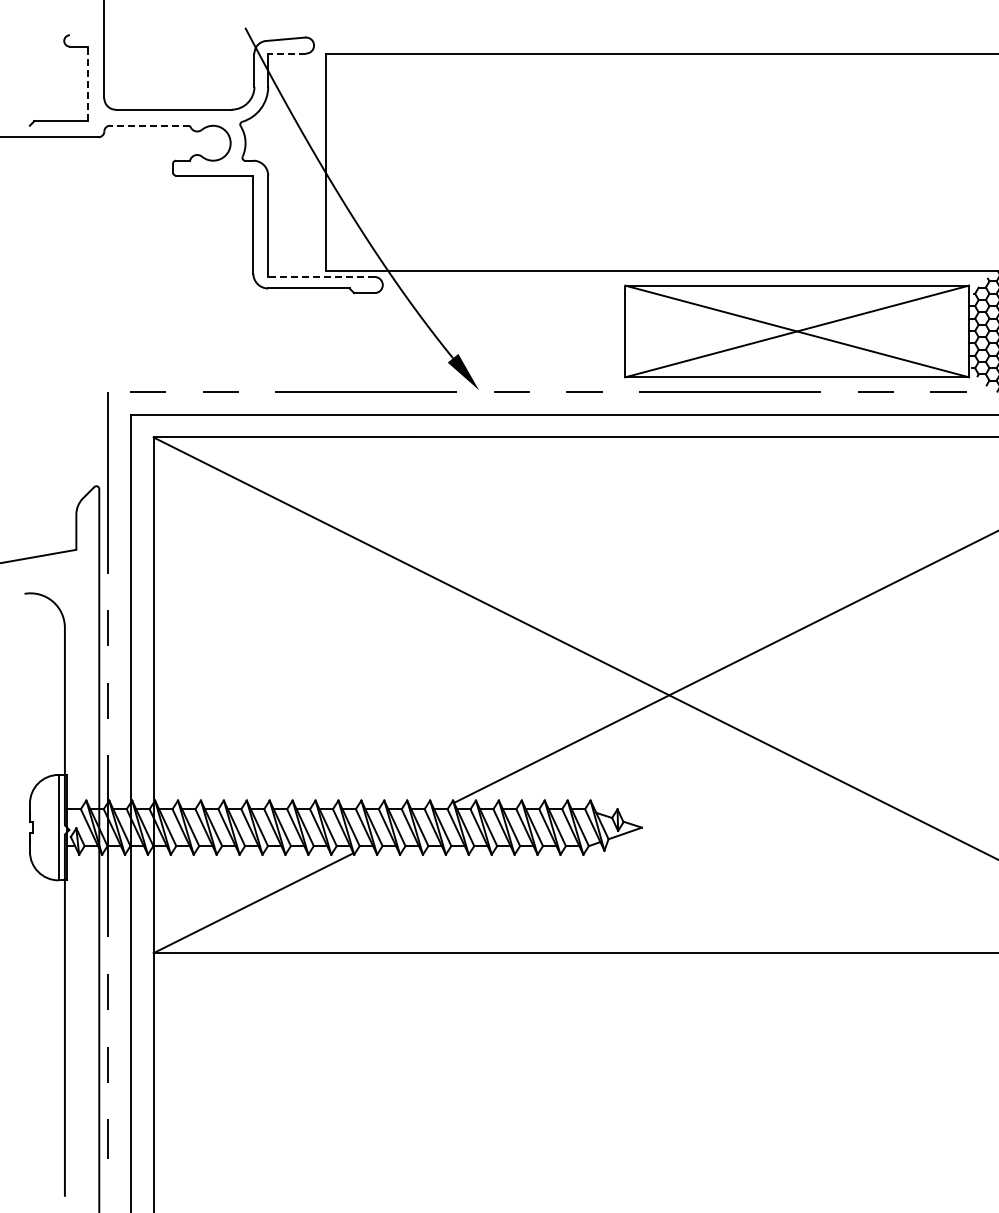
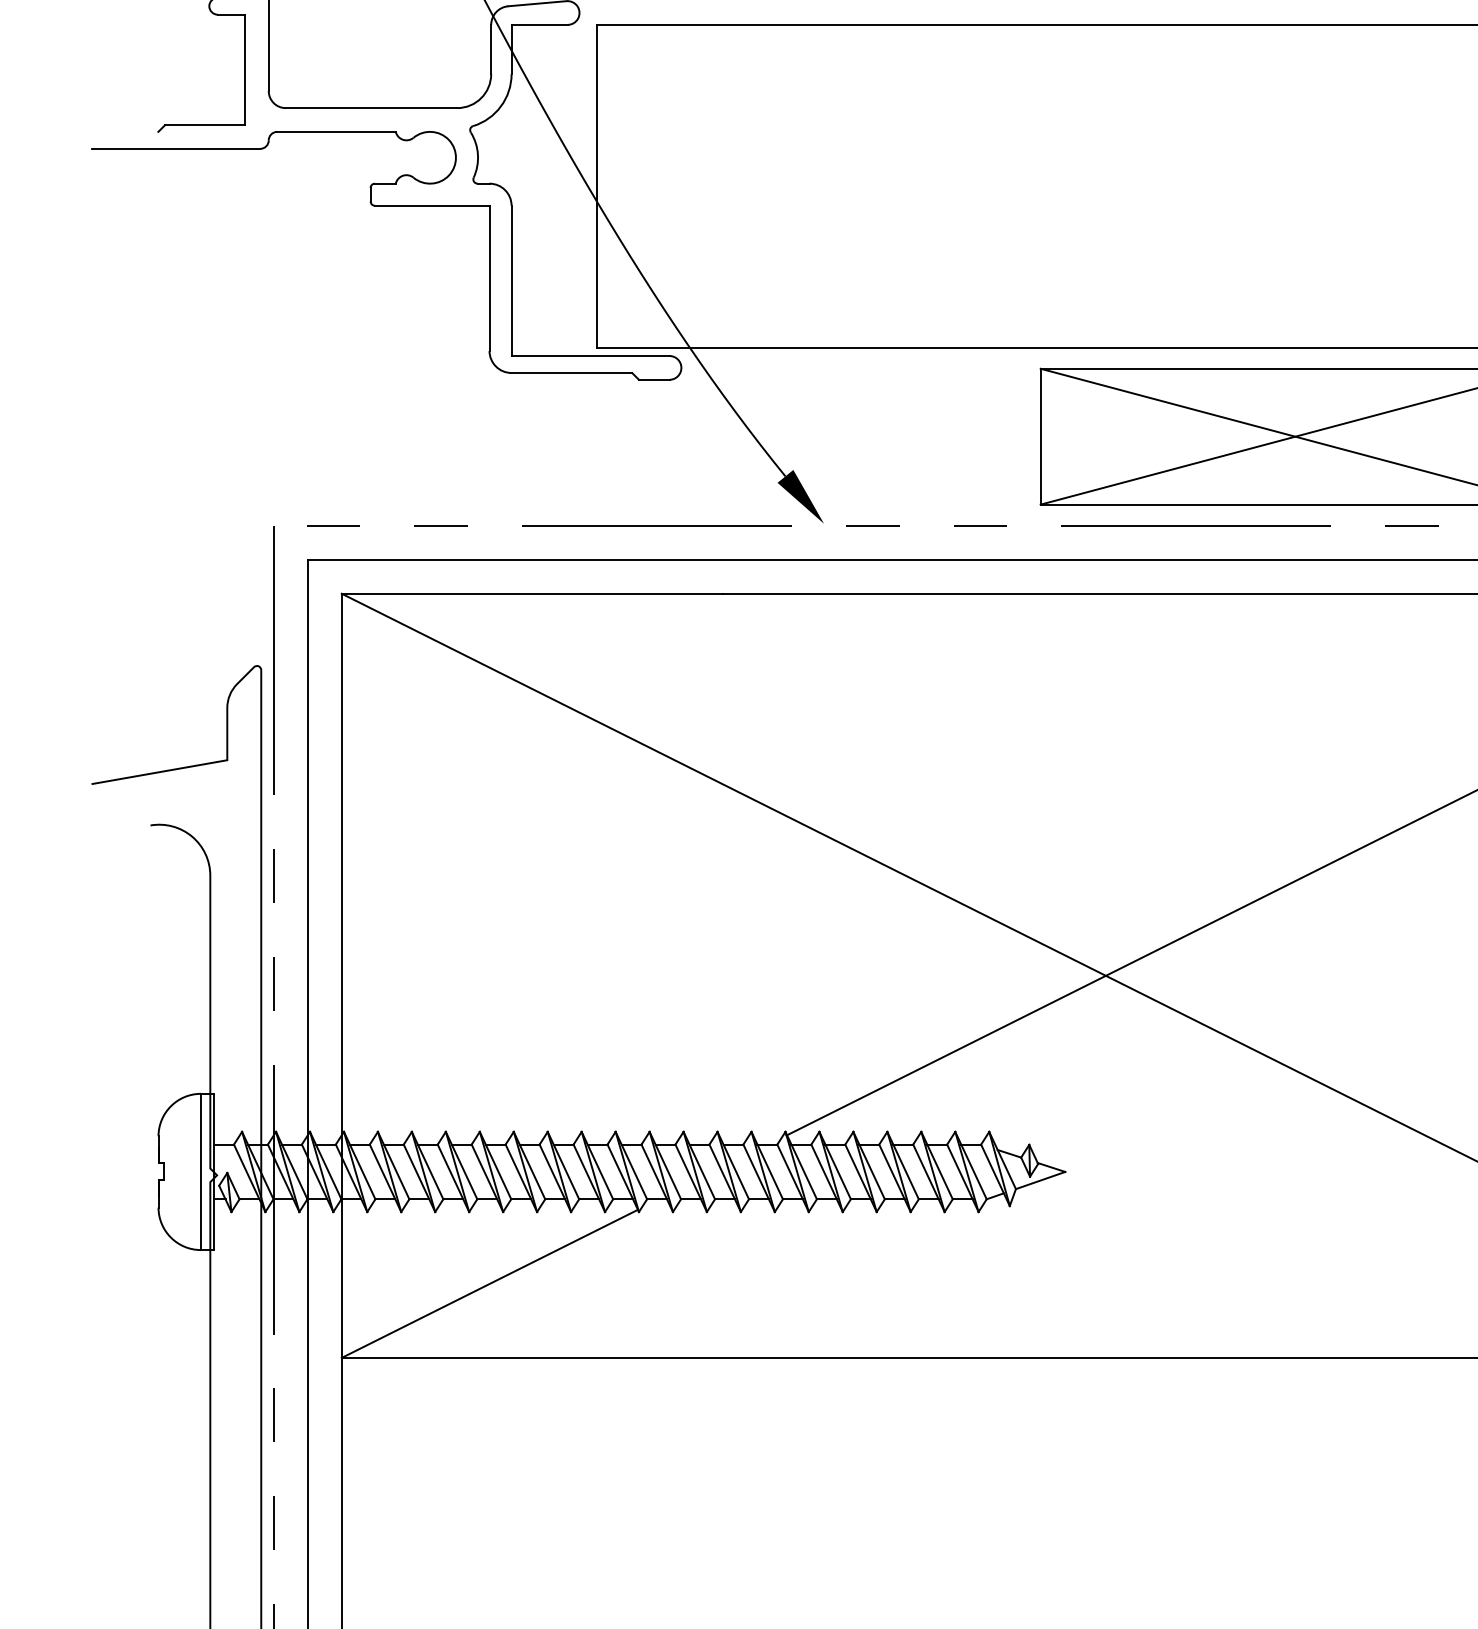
line: (287, 53) -> (540, 24), dashed -> solid
line: (88, 83) -> (245, 69), dashed -> solid
line: (150, 125) -> (337, 131), dashed -> solid
line: (321, 277) -> (590, 356), dashed -> solid

